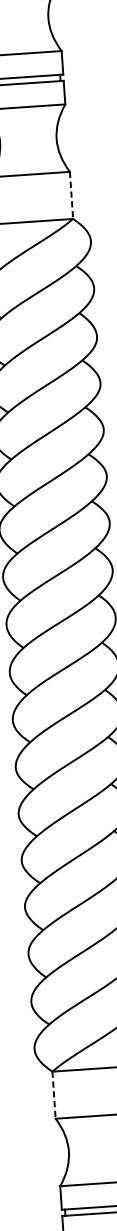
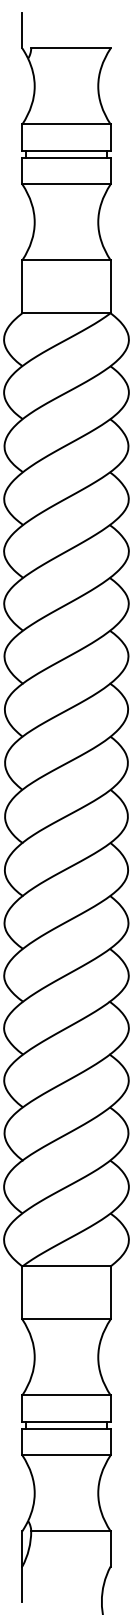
line: (71, 196) -> (110, 287), dashed -> solid
line: (54, 1095) -> (22, 1293), dashed -> solid

